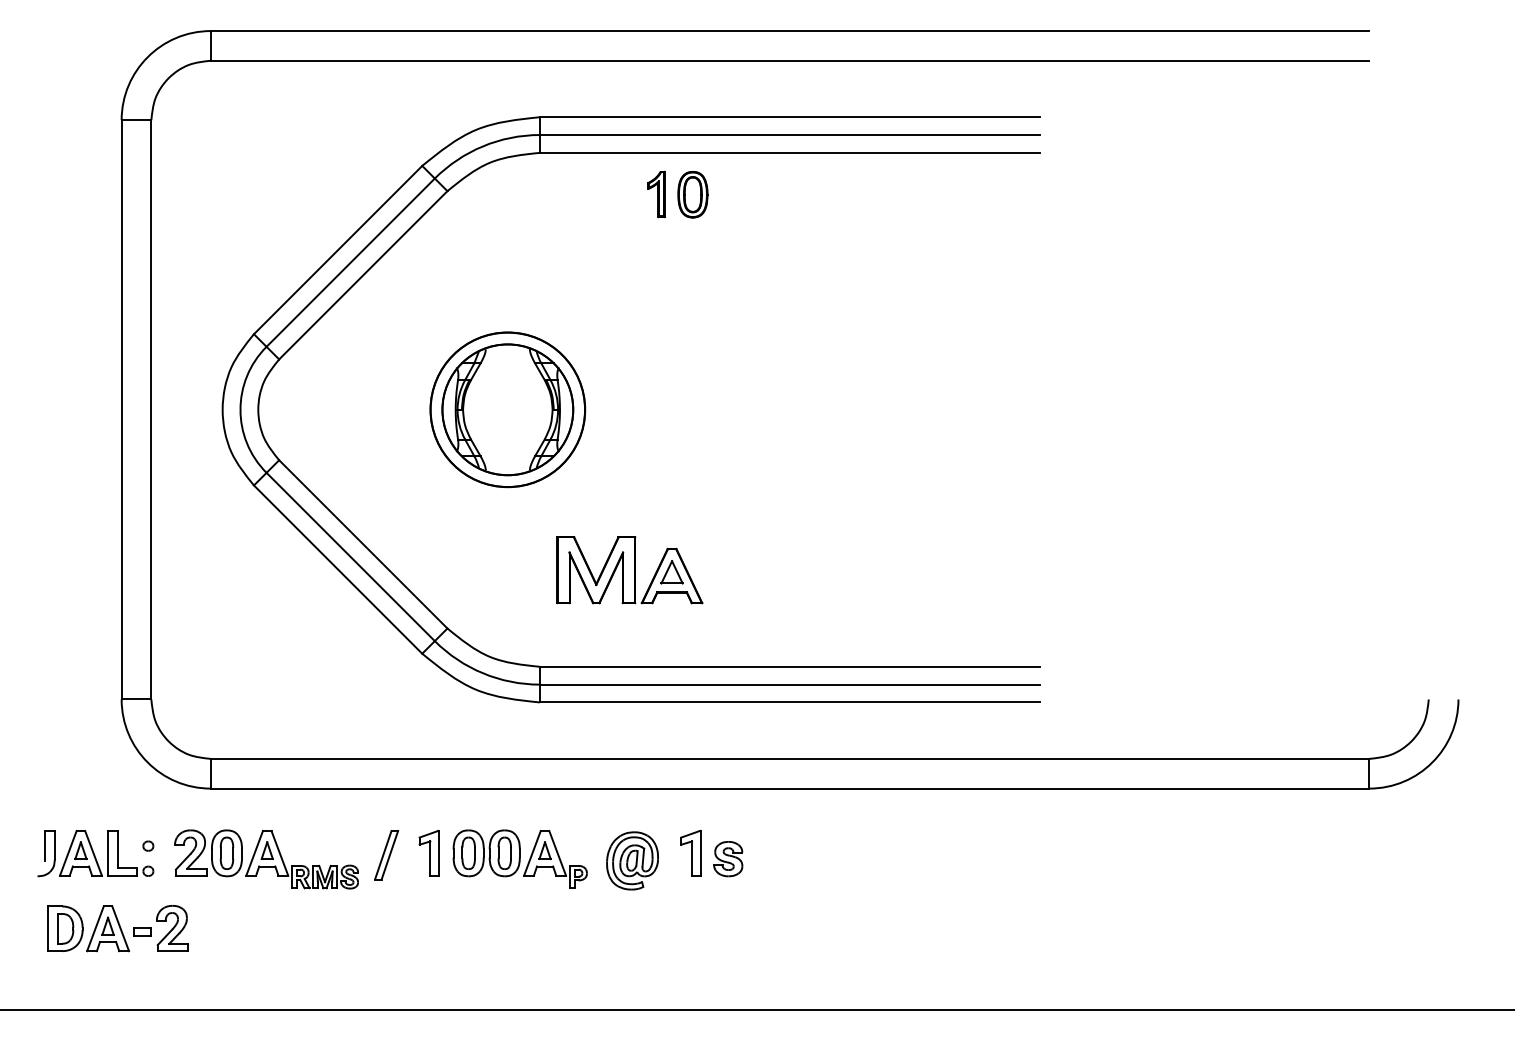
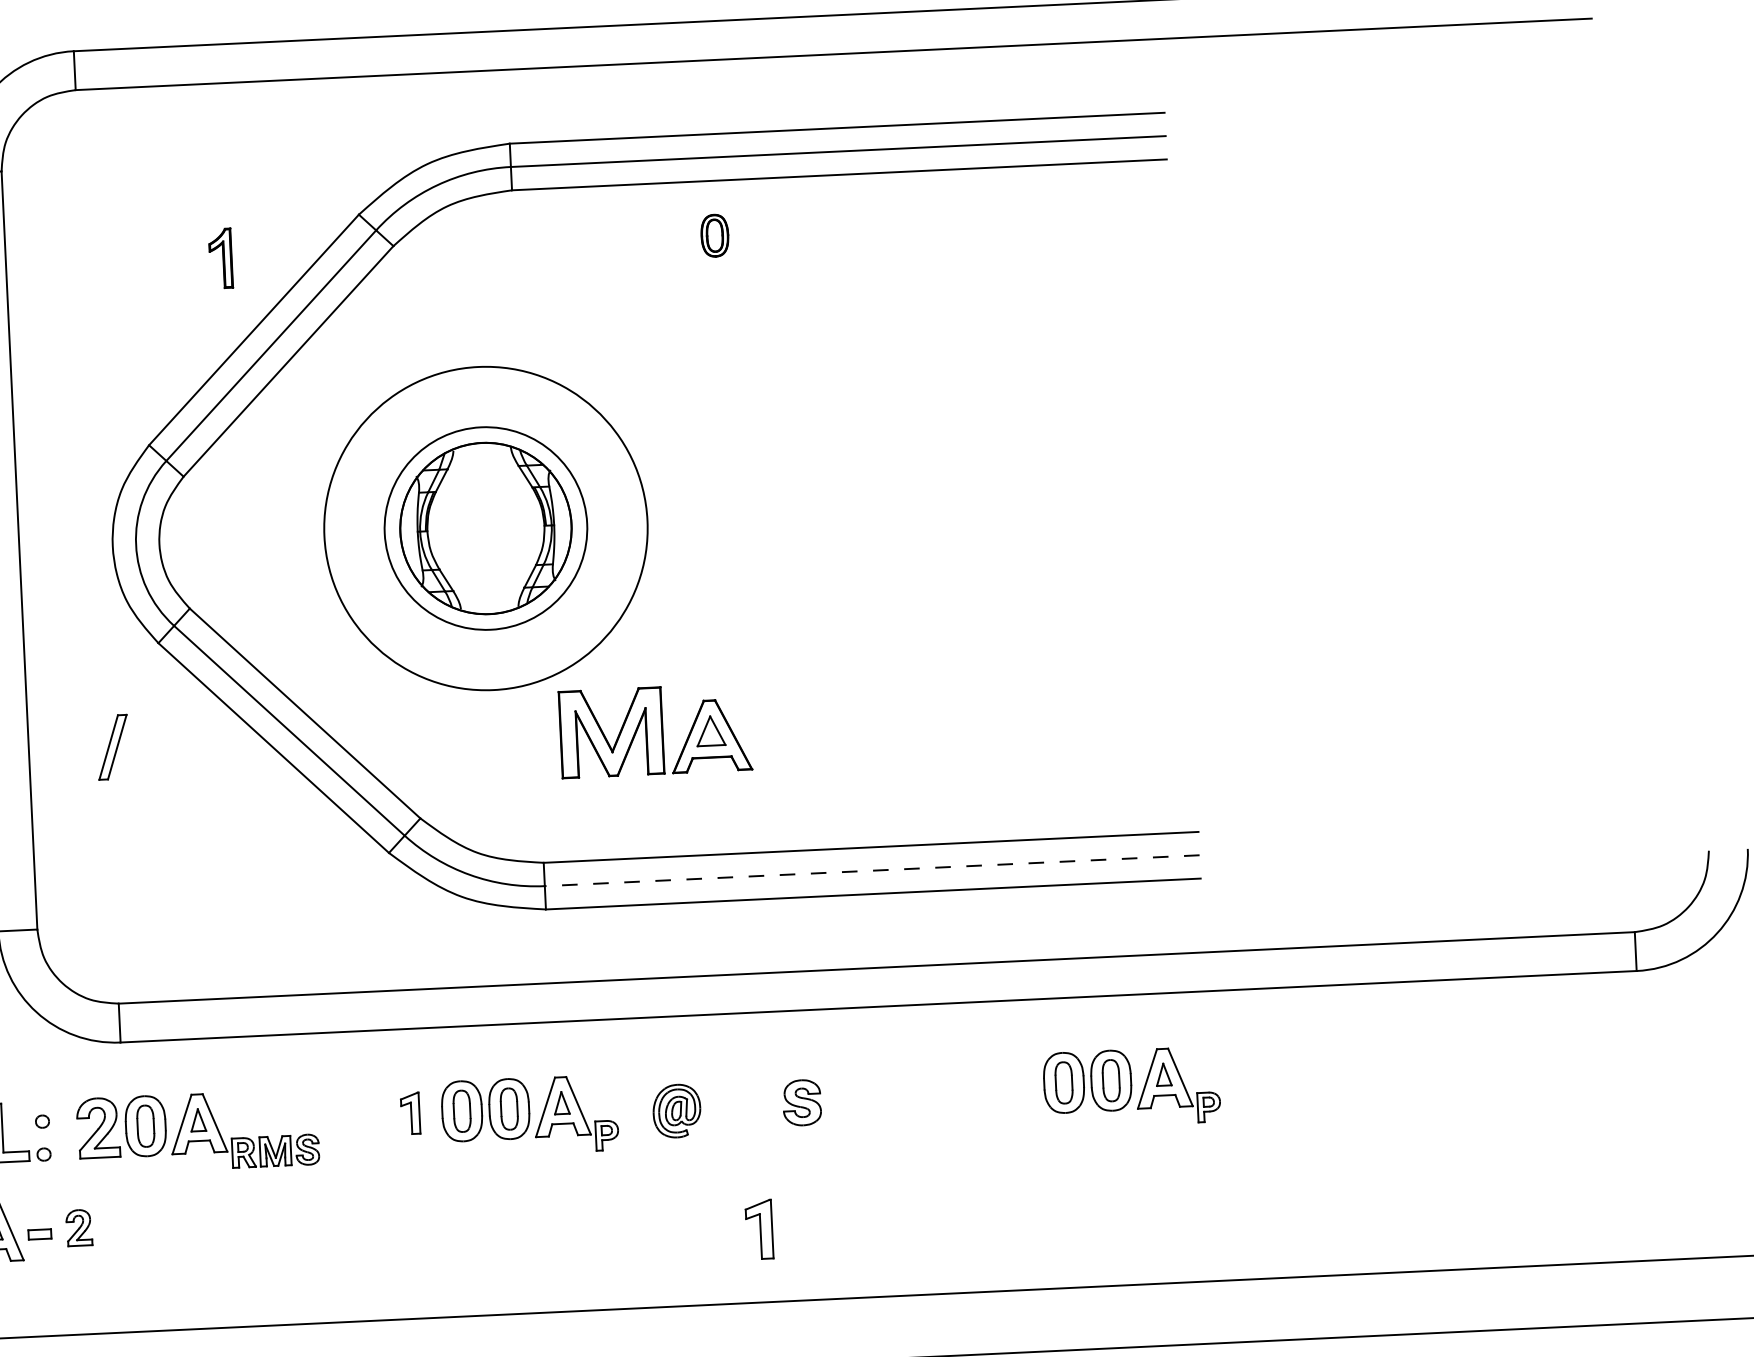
part: (656, 194) -> (220, 258), moved
part: (692, 194) -> (714, 235), size x0.7
circle: (507, 409) -> (485, 528), size x1.6
line: (789, 684) -> (871, 870), solid -> dashed
part: (428, 852) -> (409, 1112), size x0.7
part: (690, 853) -> (758, 1229), moved
part: (386, 855) -> (112, 747), moved
part: (979, 858) -> (1130, 1086), added
part: (632, 860) -> (676, 1110), size x0.7
part: (172, 928) -> (79, 1227), size x0.6

